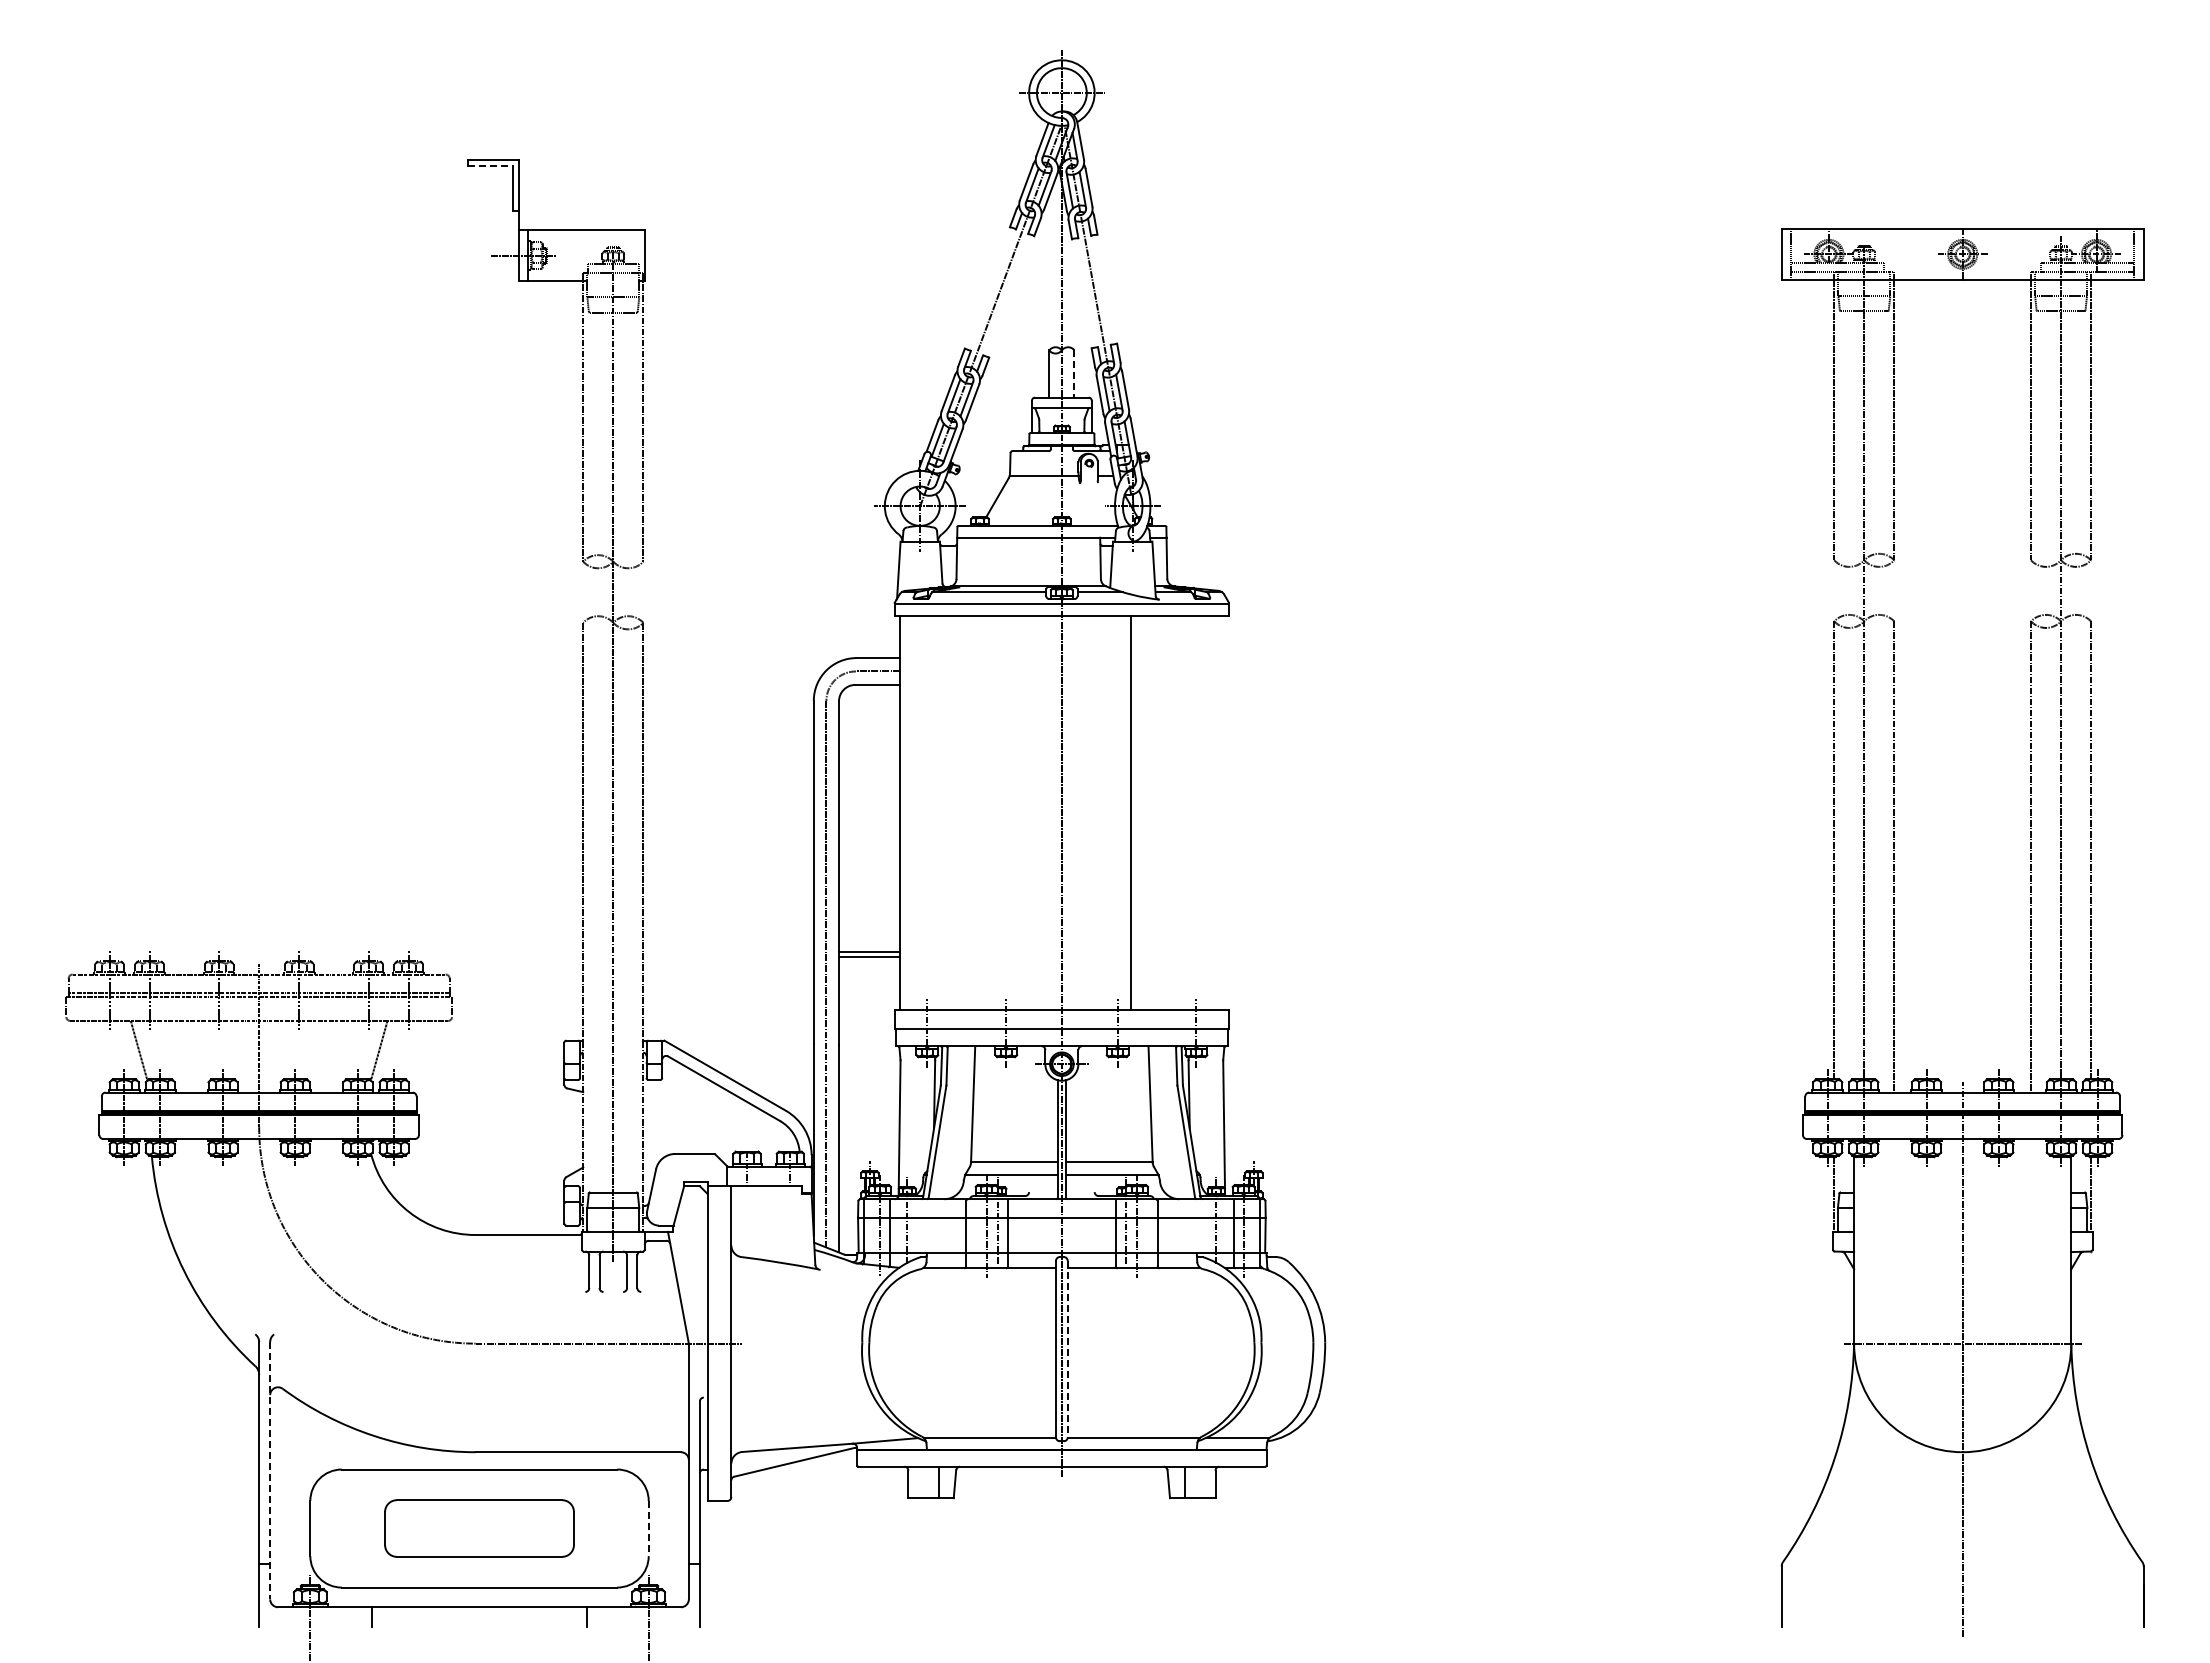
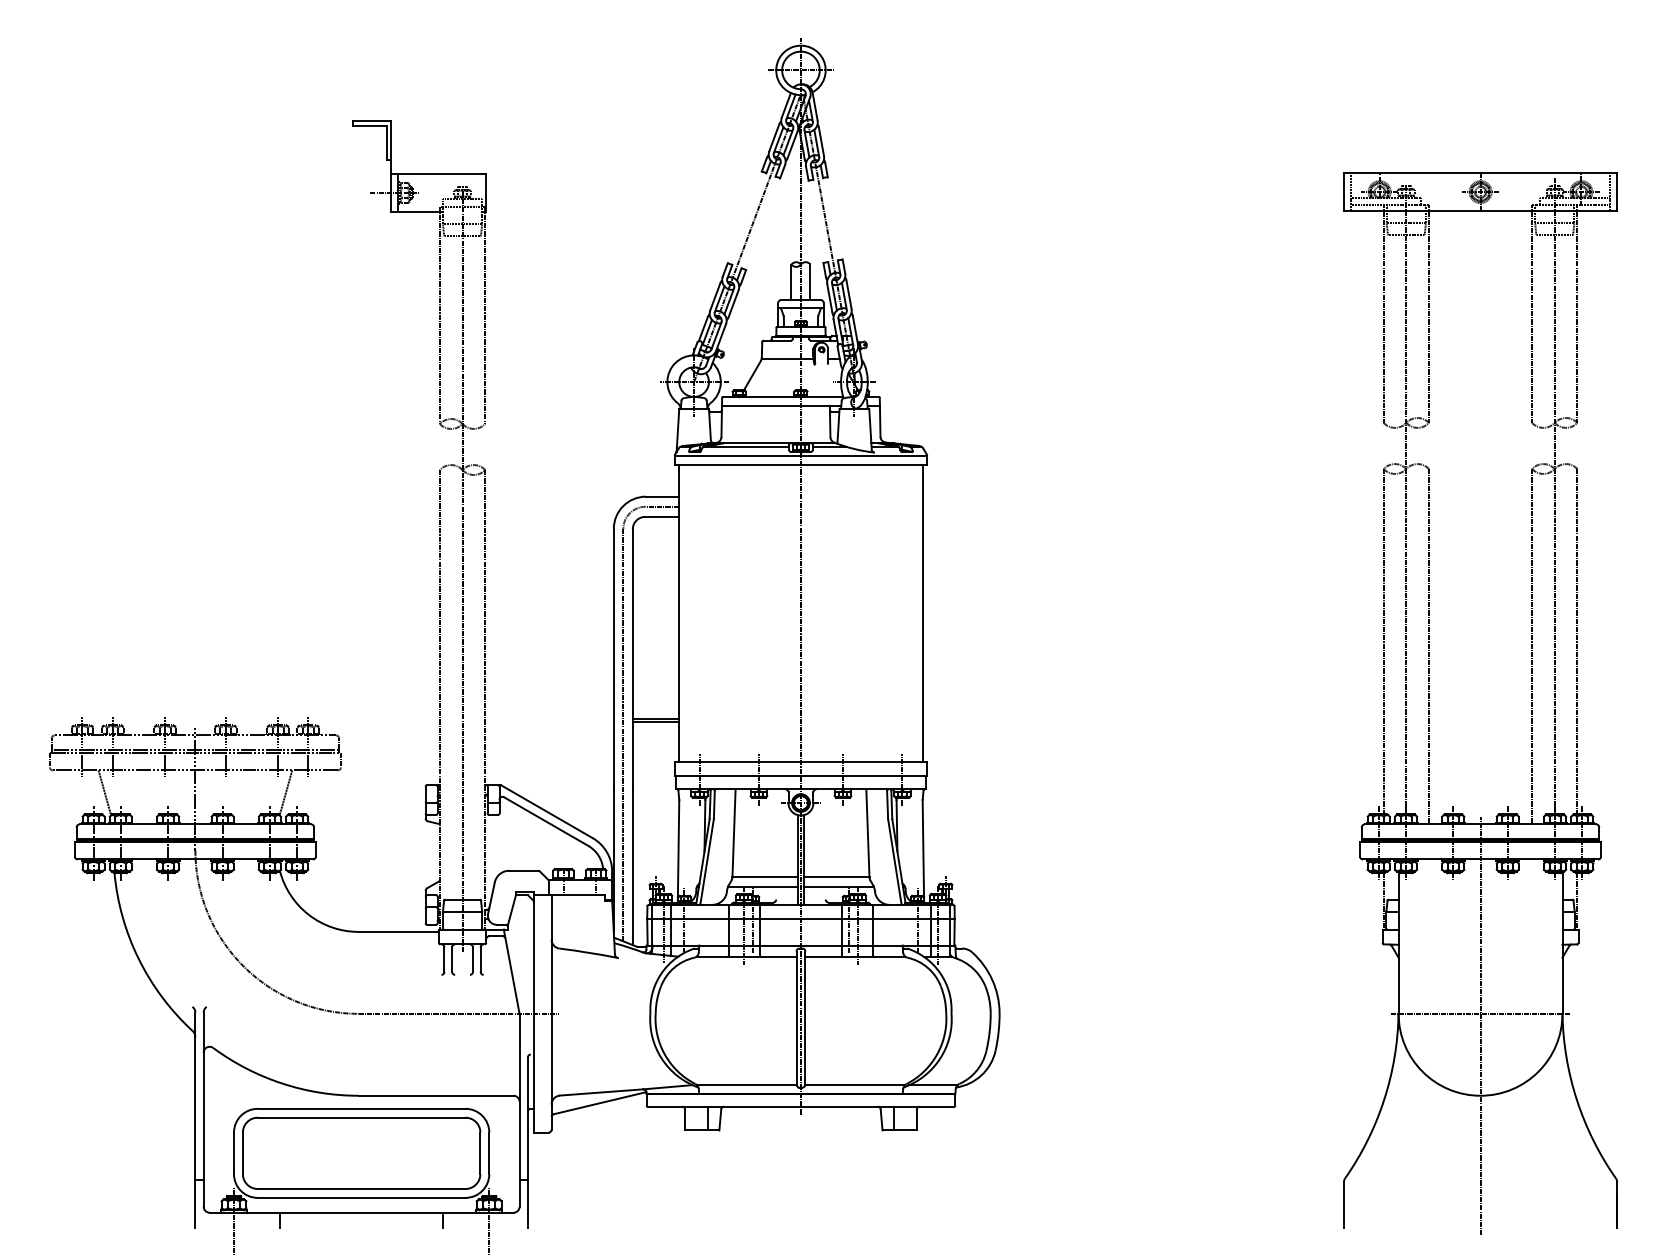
line: (490, 166) -> (369, 125), dashed -> solid
line: (1074, 374) -> (810, 282), dashed -> solid
line: (1130, 812) -> (922, 613), moved
line: (1067, 1349) -> (805, 1018), dashed -> solid
line: (270, 1470) -> (203, 1109), dashed -> solid
part: (479, 1528) -> (361, 1153), size x1.67
line: (648, 1528) -> (489, 1153), dashed -> solid

